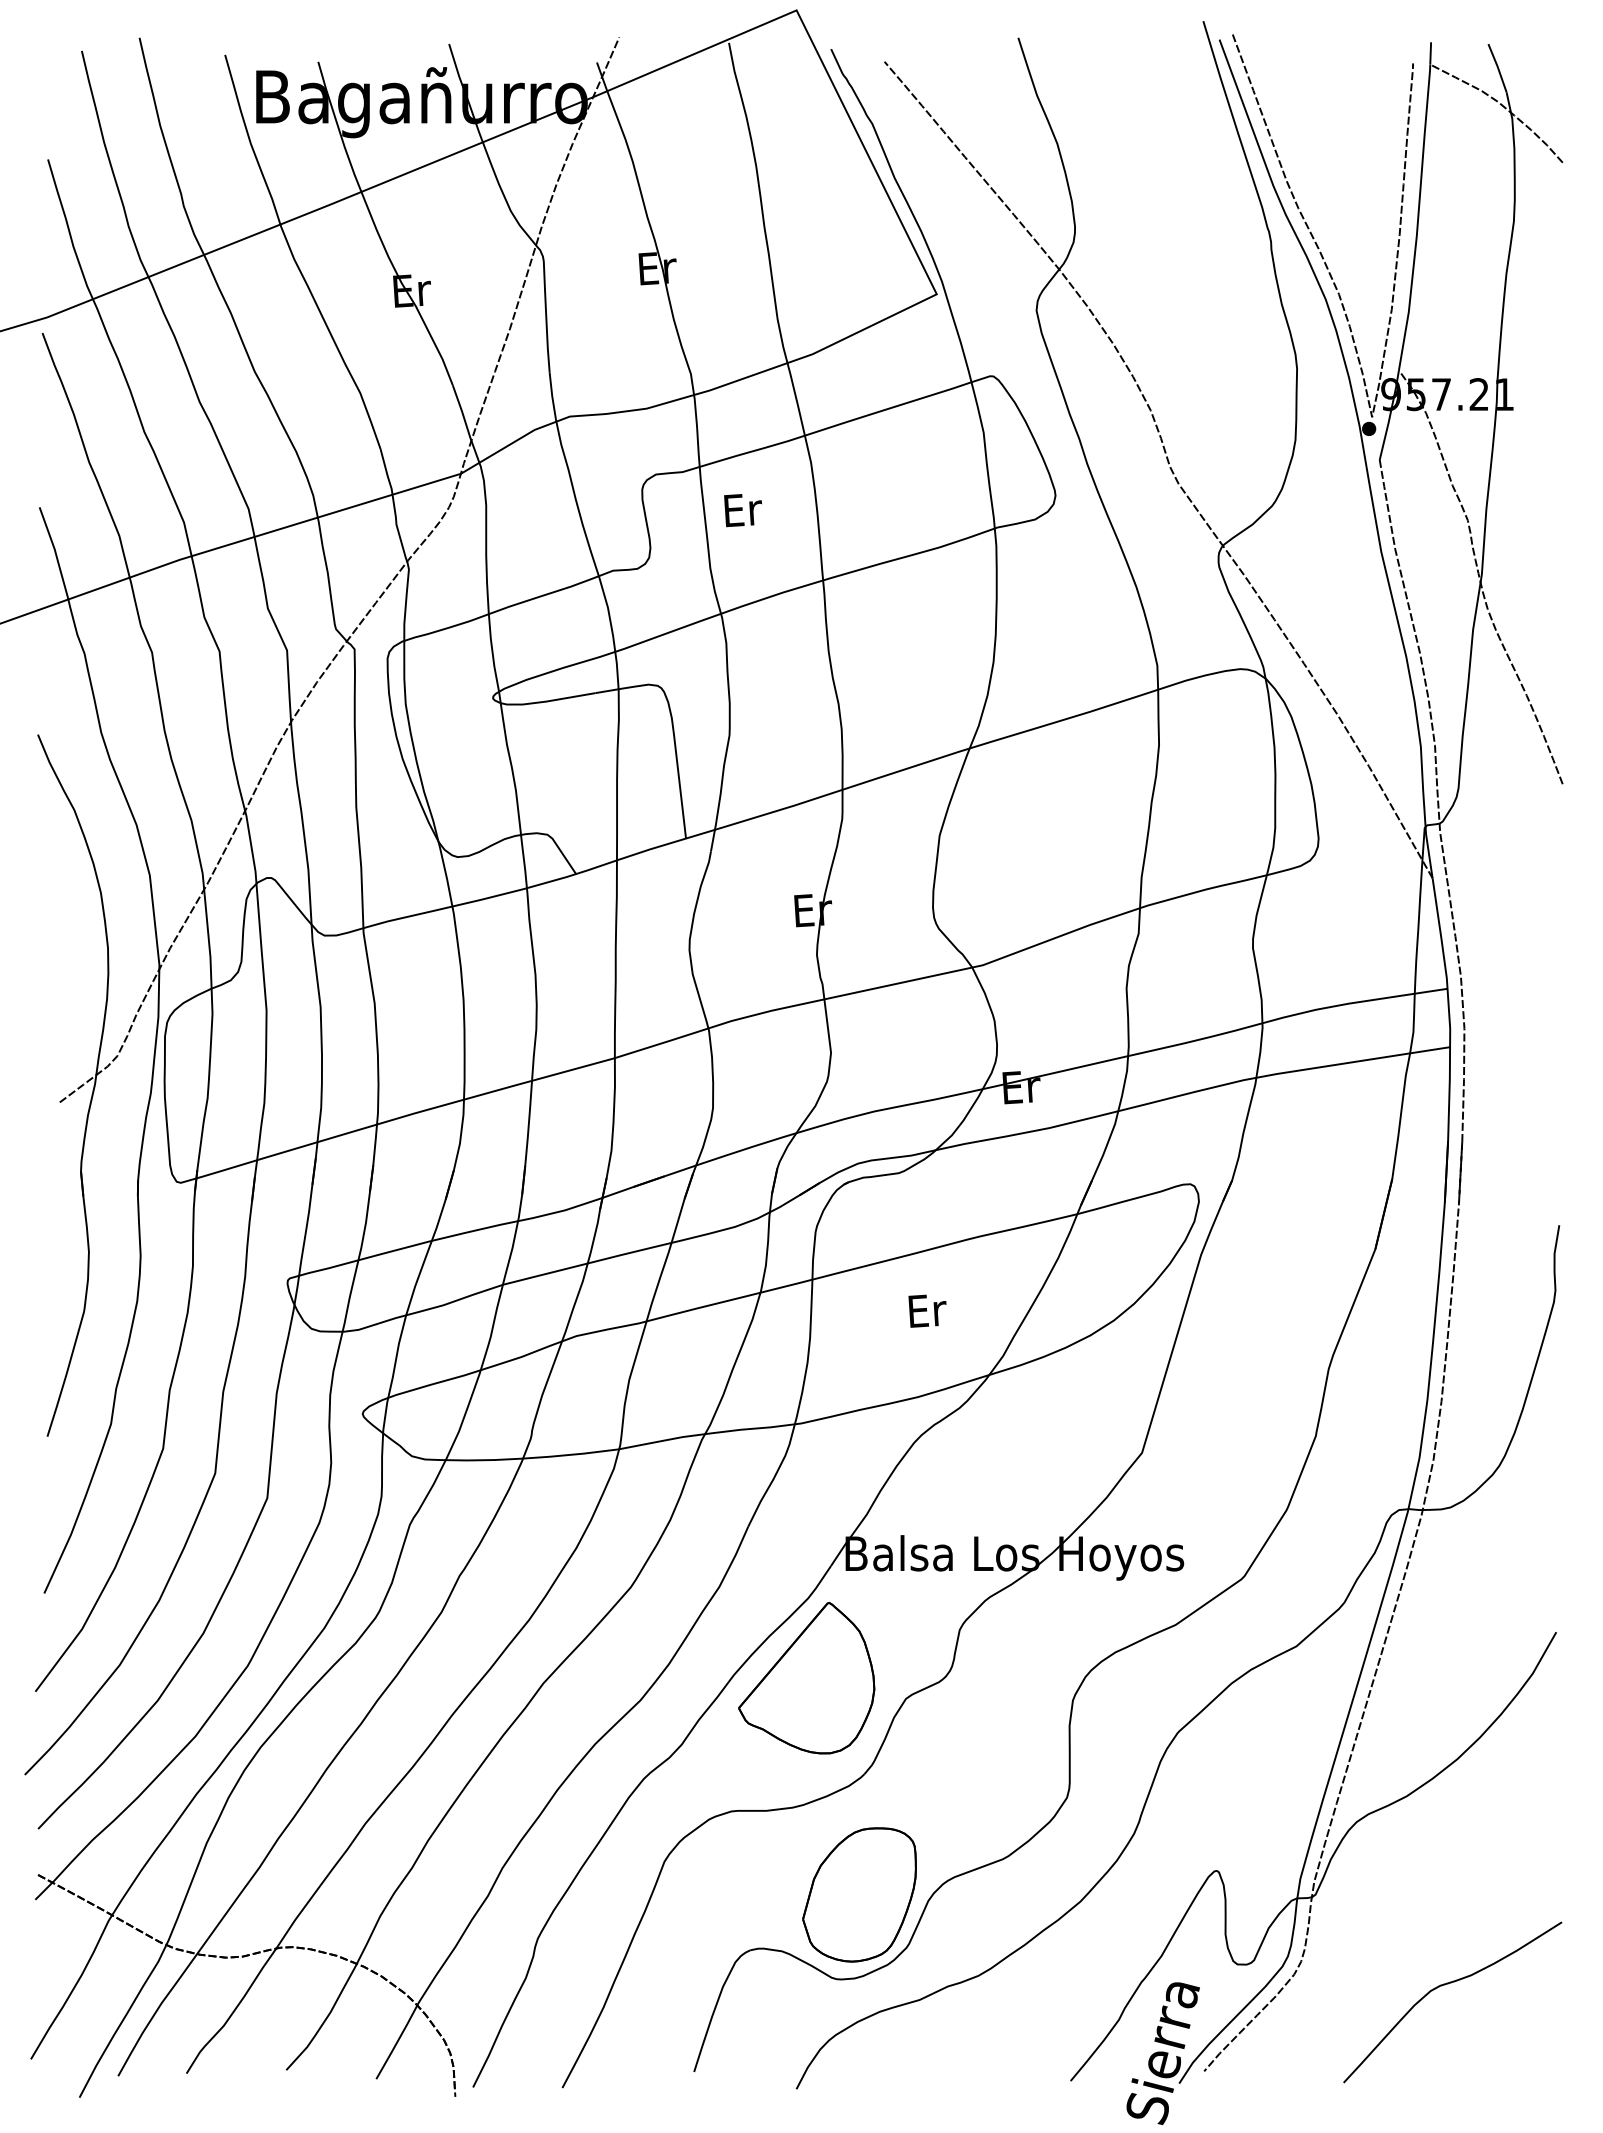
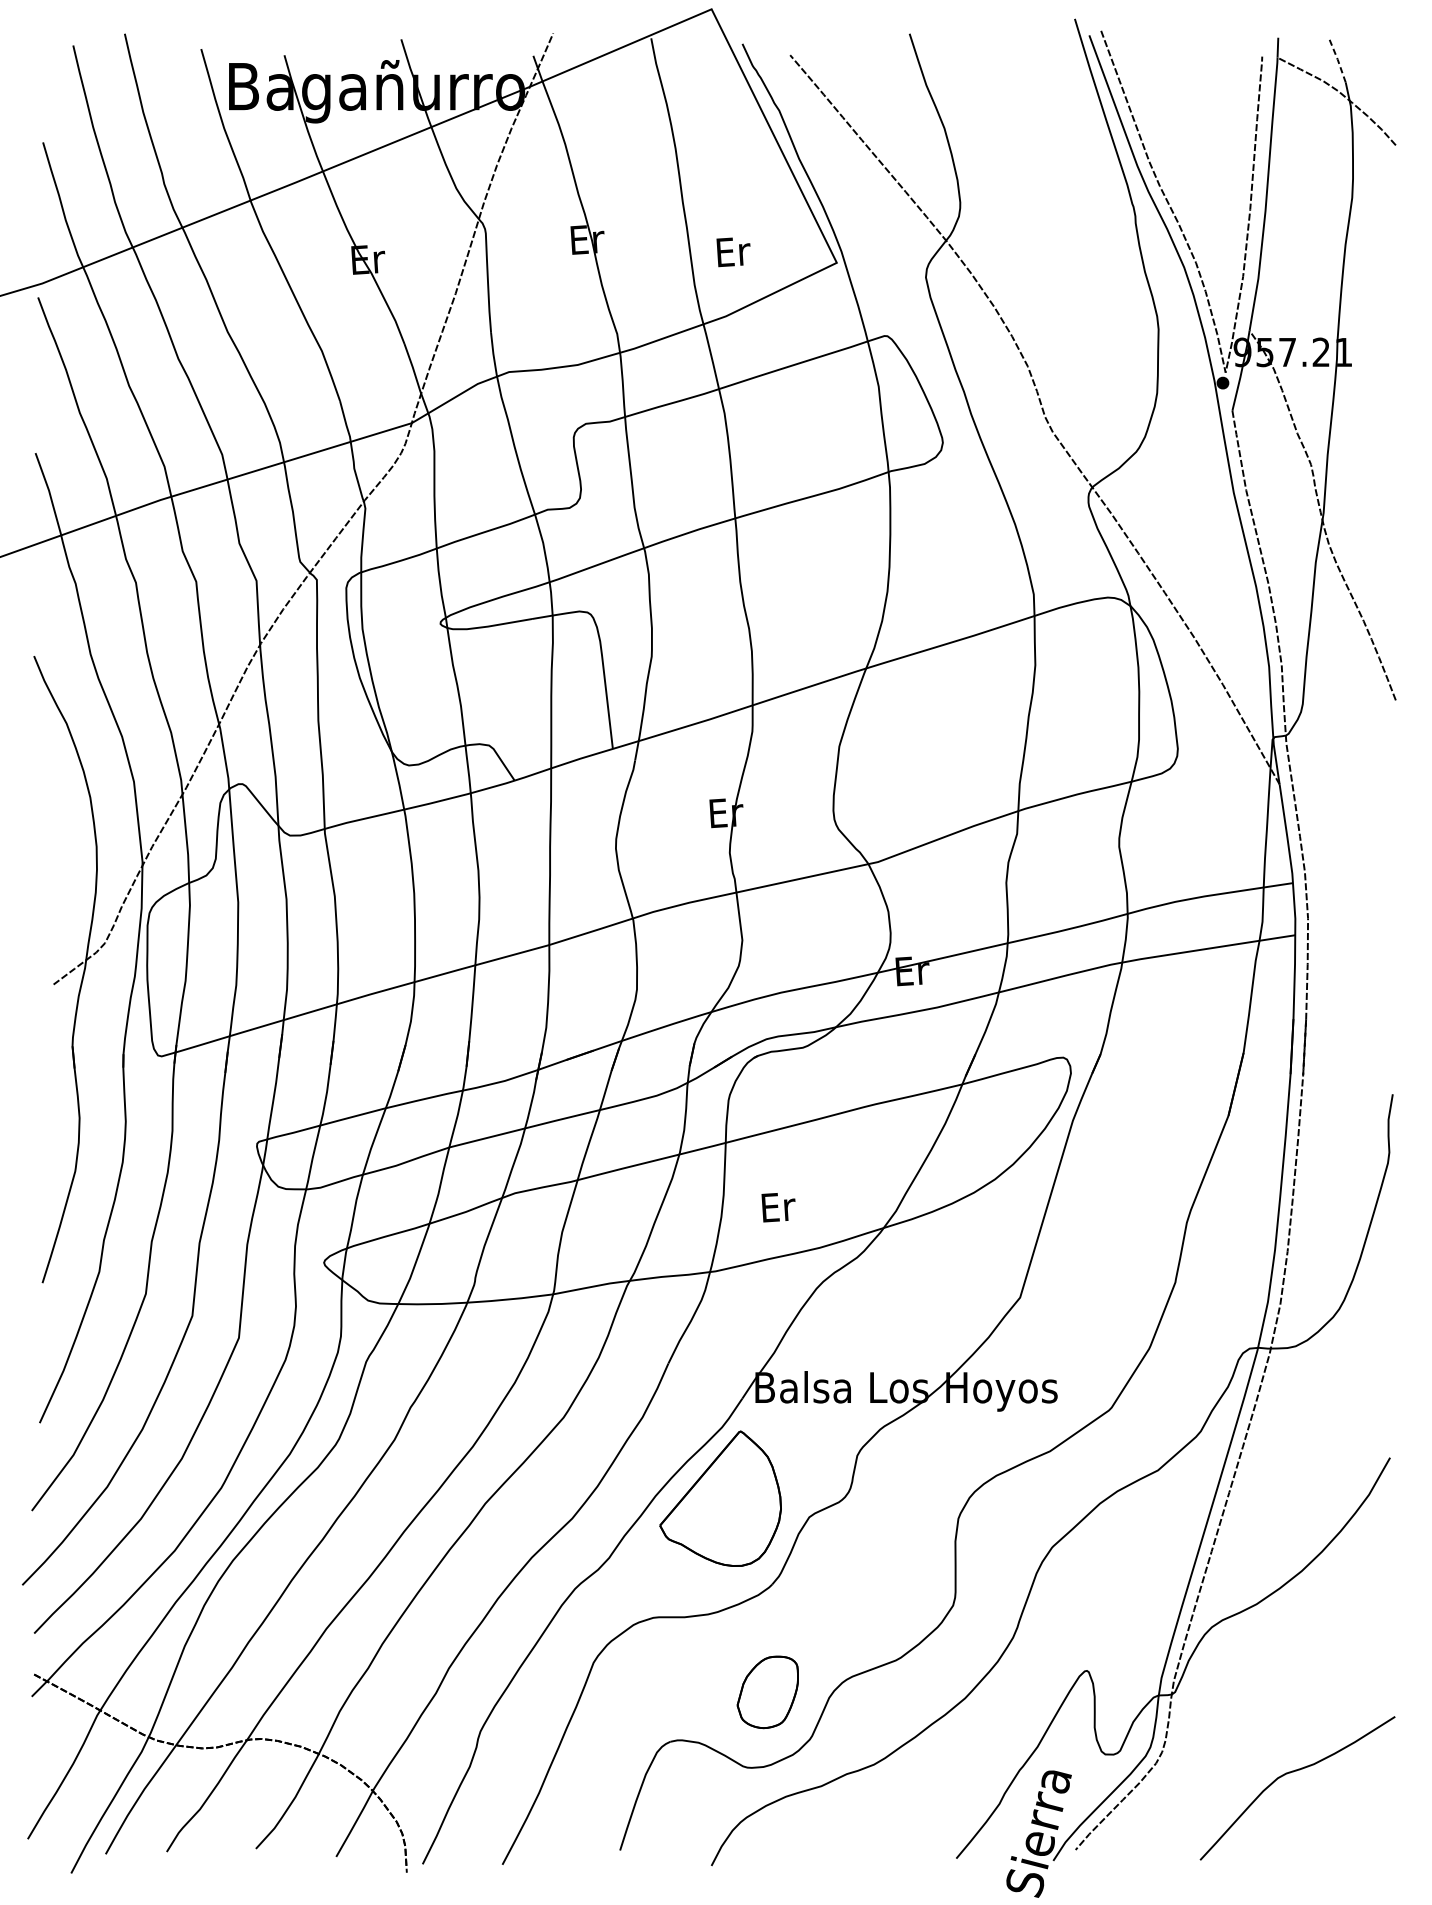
line: (1497, 67) -> (1337, 60), solid -> dashed
text: (742, 510) -> (732, 252), moved
text: (927, 1310) -> (778, 1207), moved
part: (859, 1894) -> (767, 1691), size x0.6

